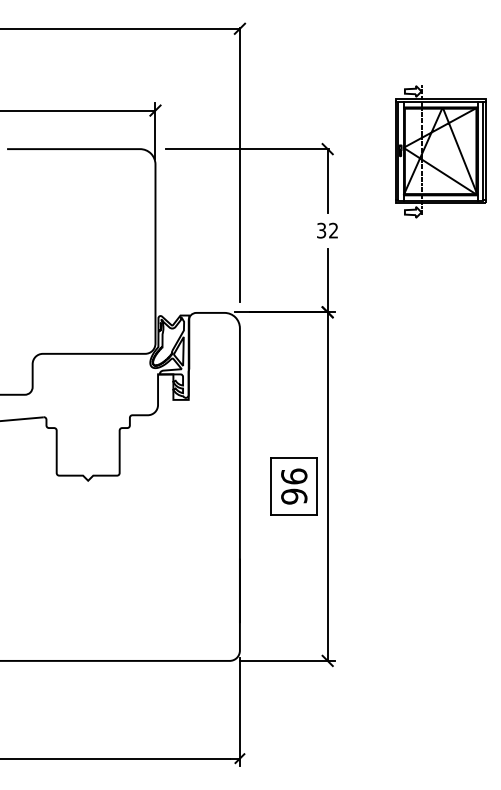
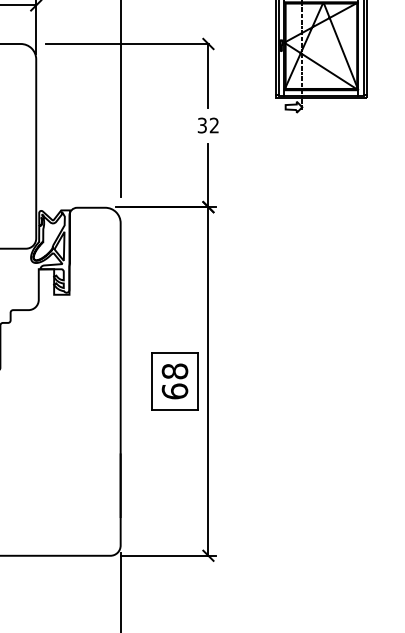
text: (294, 486) -> (175, 381), 96 -> 68

